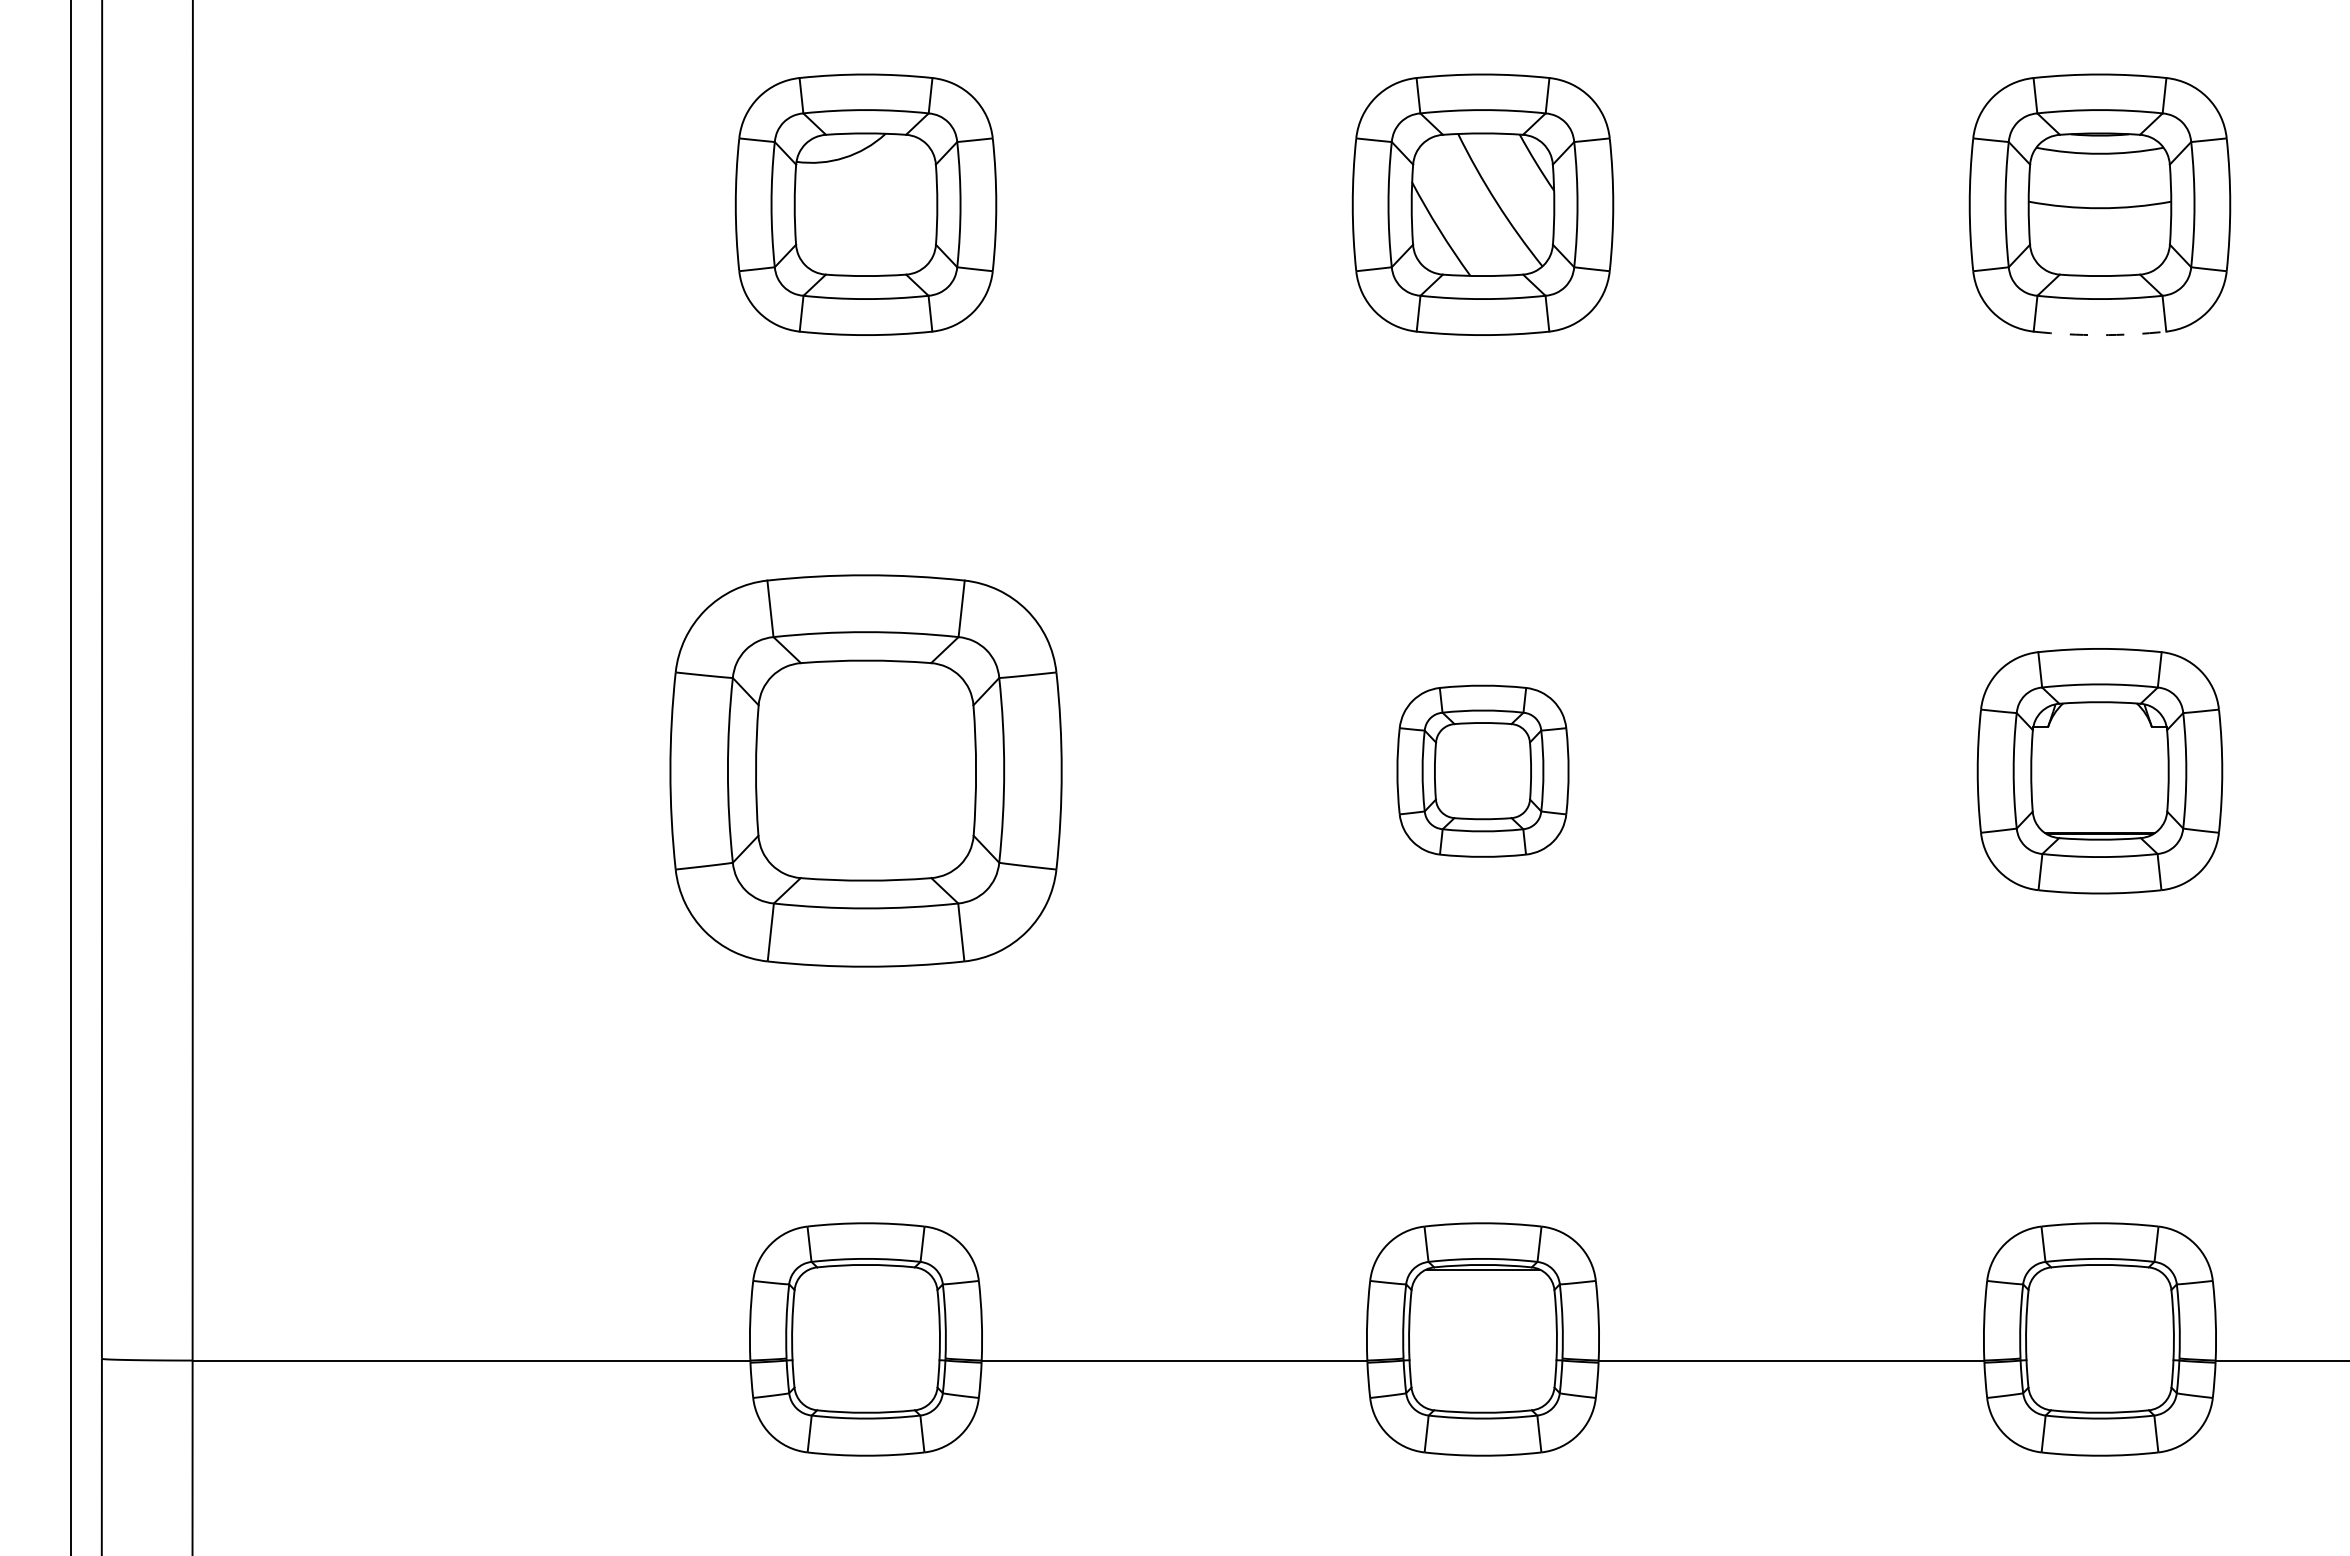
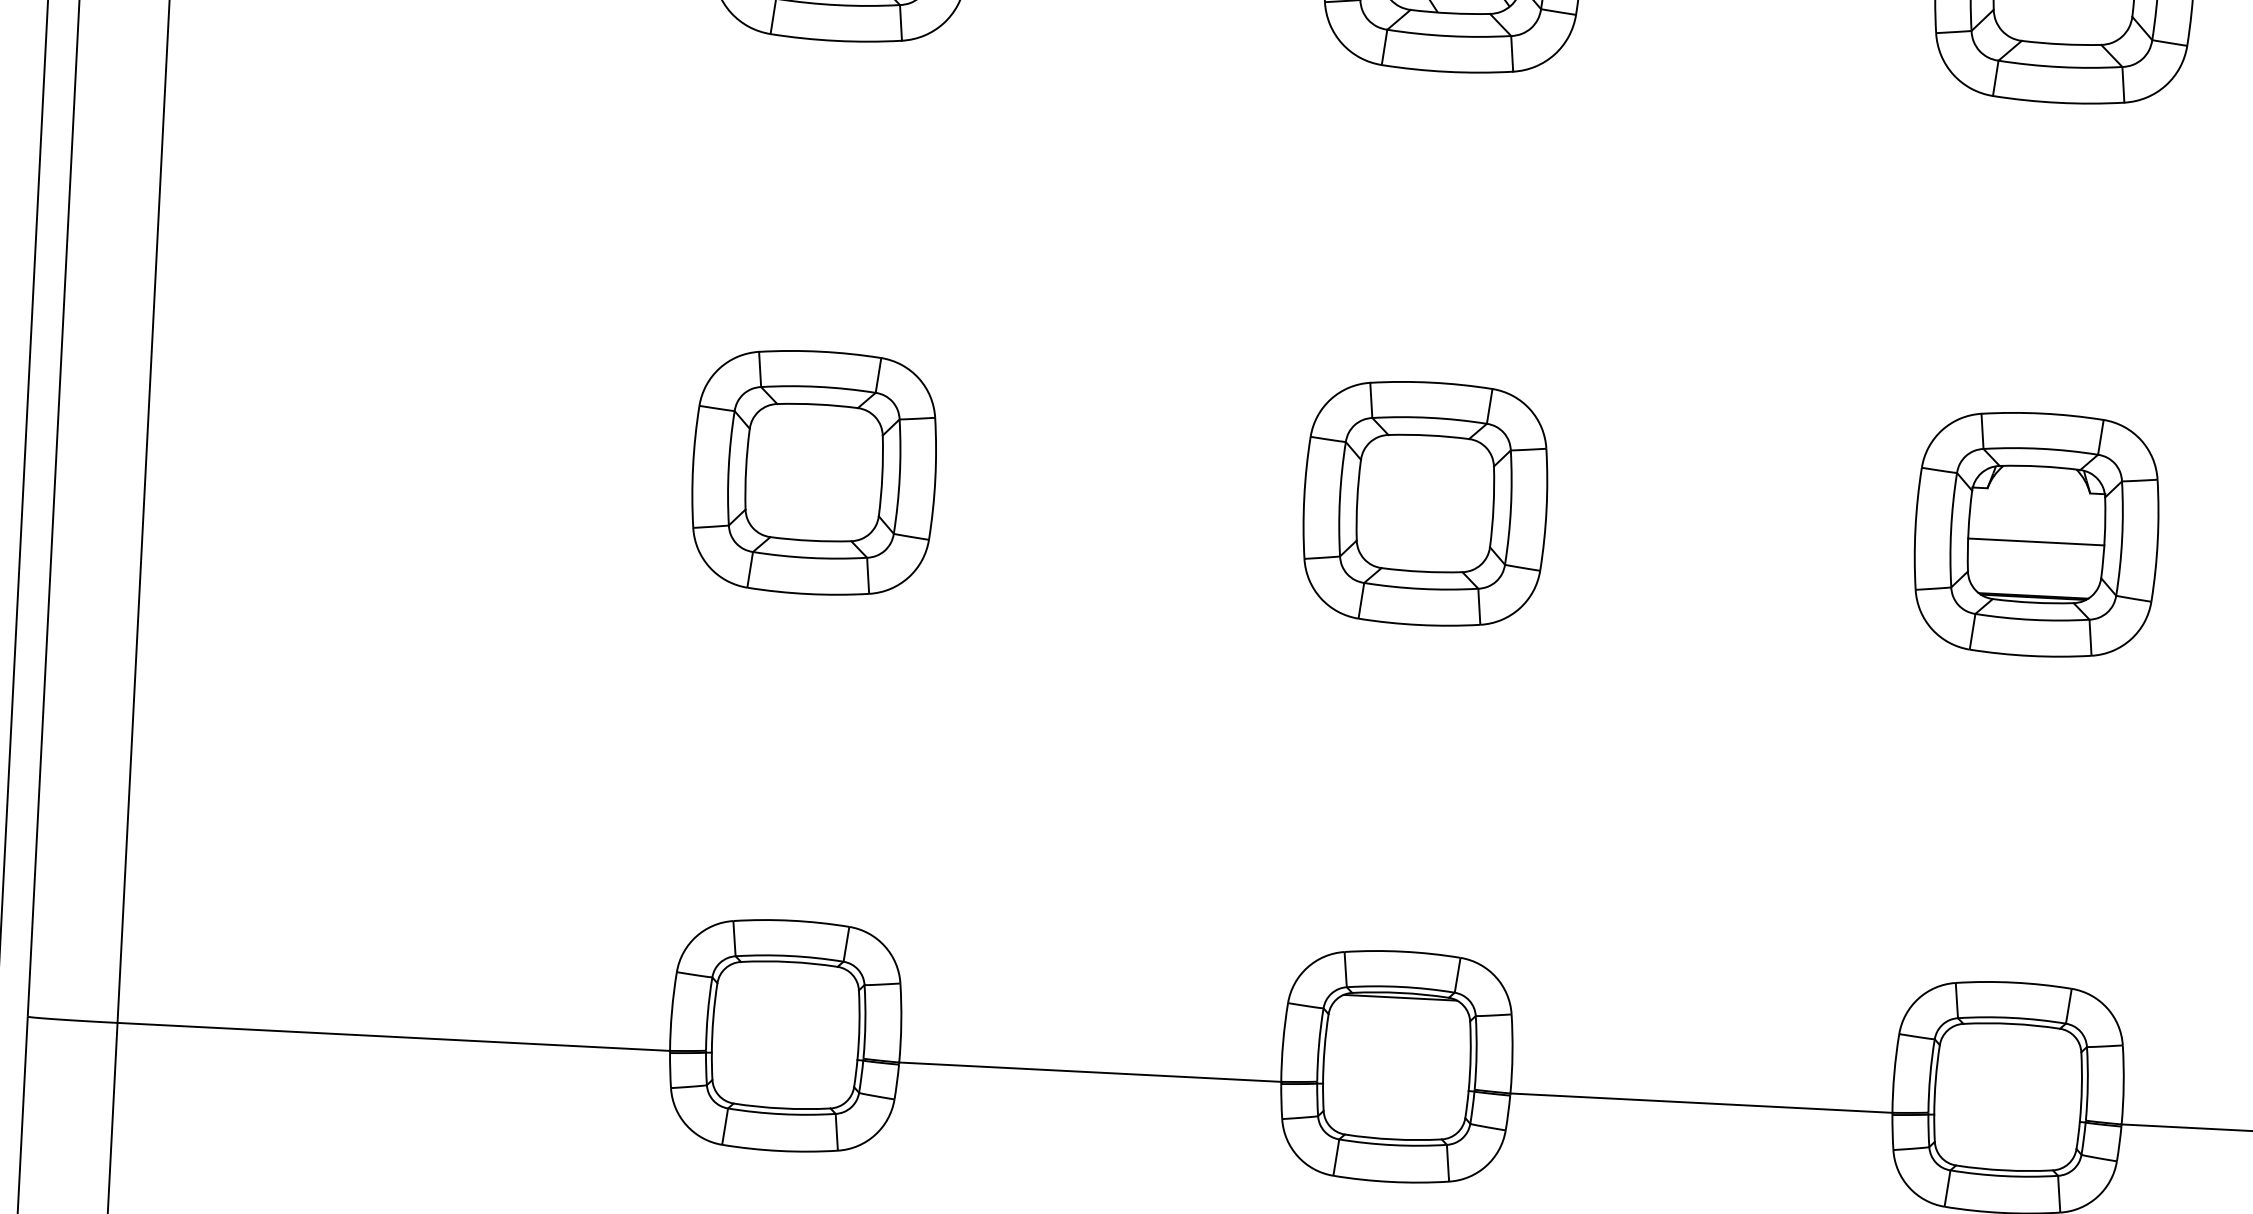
arc: (2099, 335) -> (2057, 103), dashed -> solid
part: (865, 771) -> (813, 473), size x0.62
part: (1482, 771) -> (1424, 504), size x1.43
line: (2099, 778) -> (2035, 542), added

